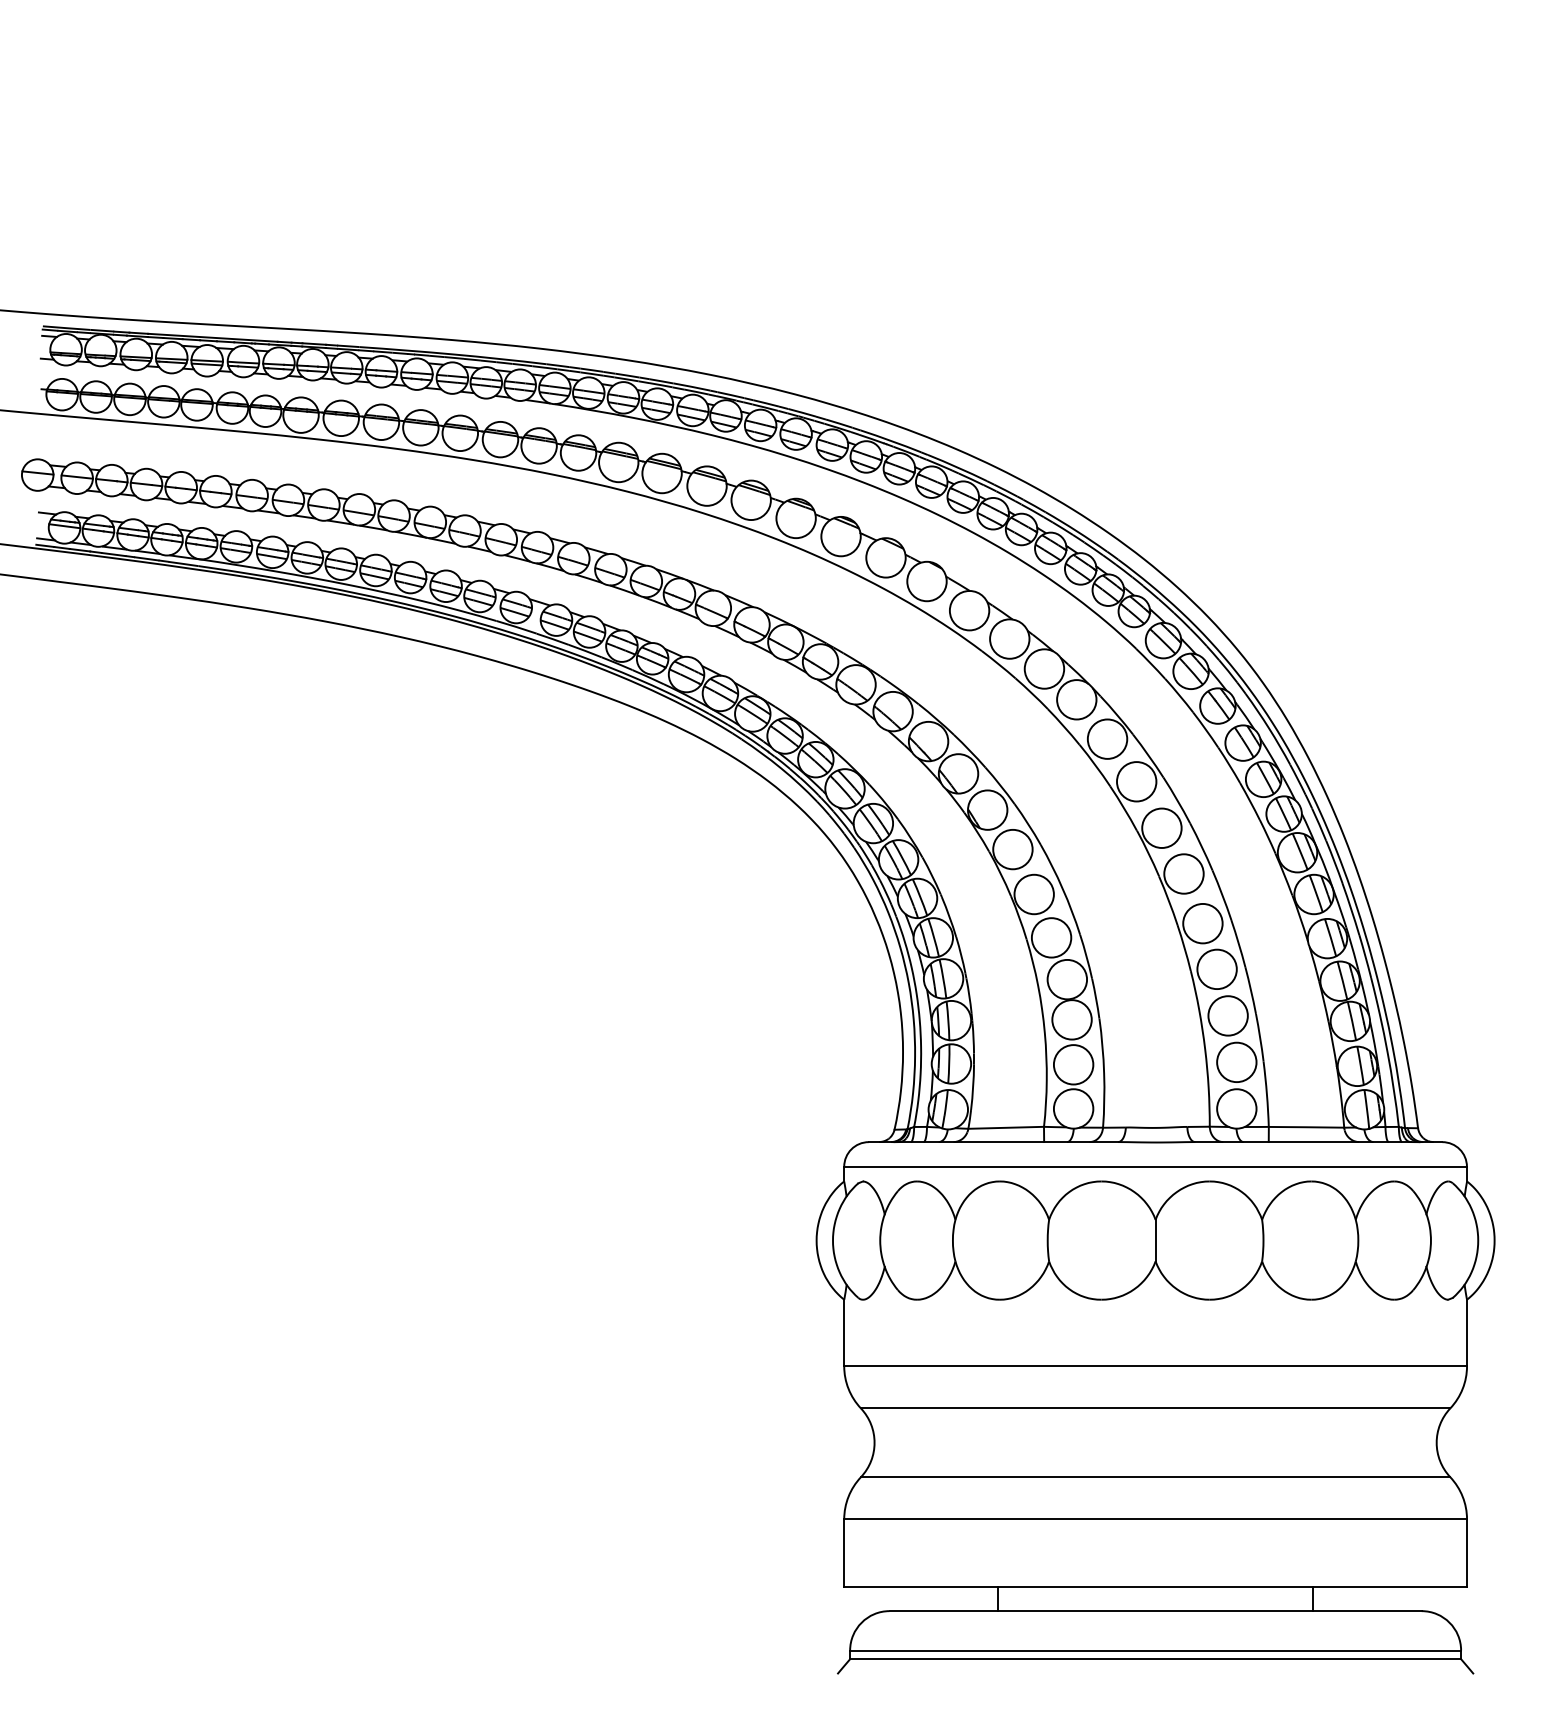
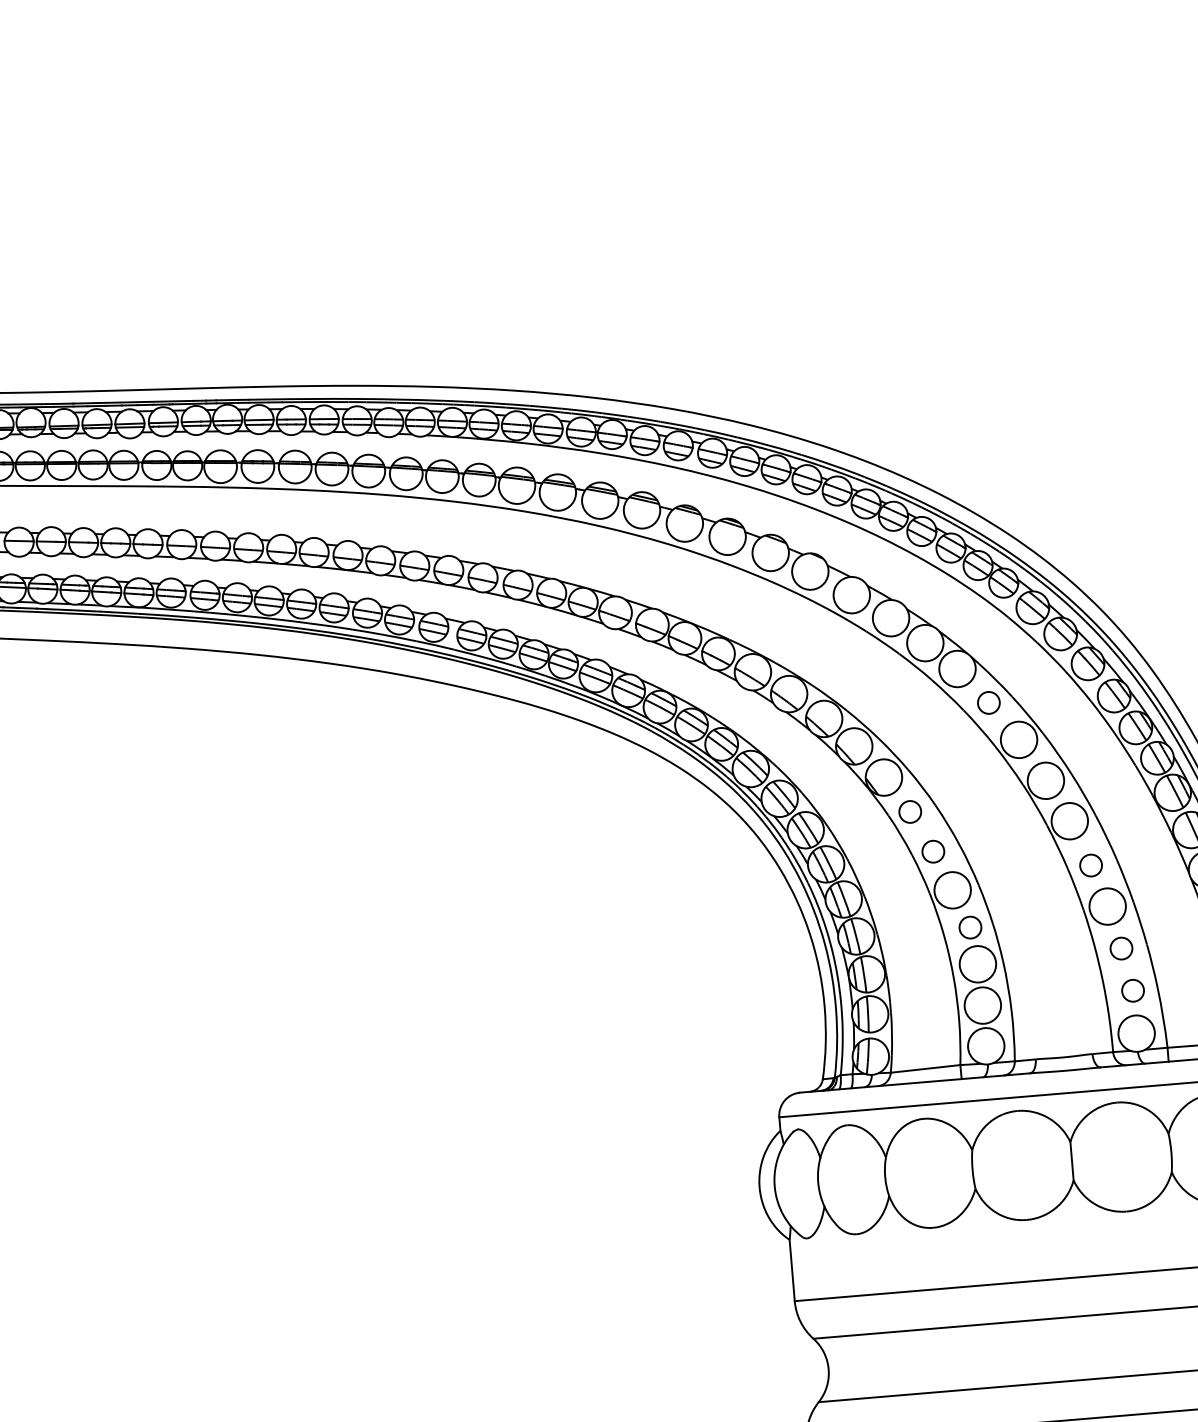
circle: (1107, 738) -> (988, 702), size x0.6
circle: (1012, 849) -> (909, 811), size x0.6
circle: (1033, 894) -> (932, 851), size x0.6
circle: (1202, 923) -> (1090, 865), size x0.6
circle: (1067, 979) -> (970, 927), size x0.6
circle: (1227, 1015) -> (1120, 948), size x0.6
circle: (1236, 1062) -> (1132, 990), size x0.6

